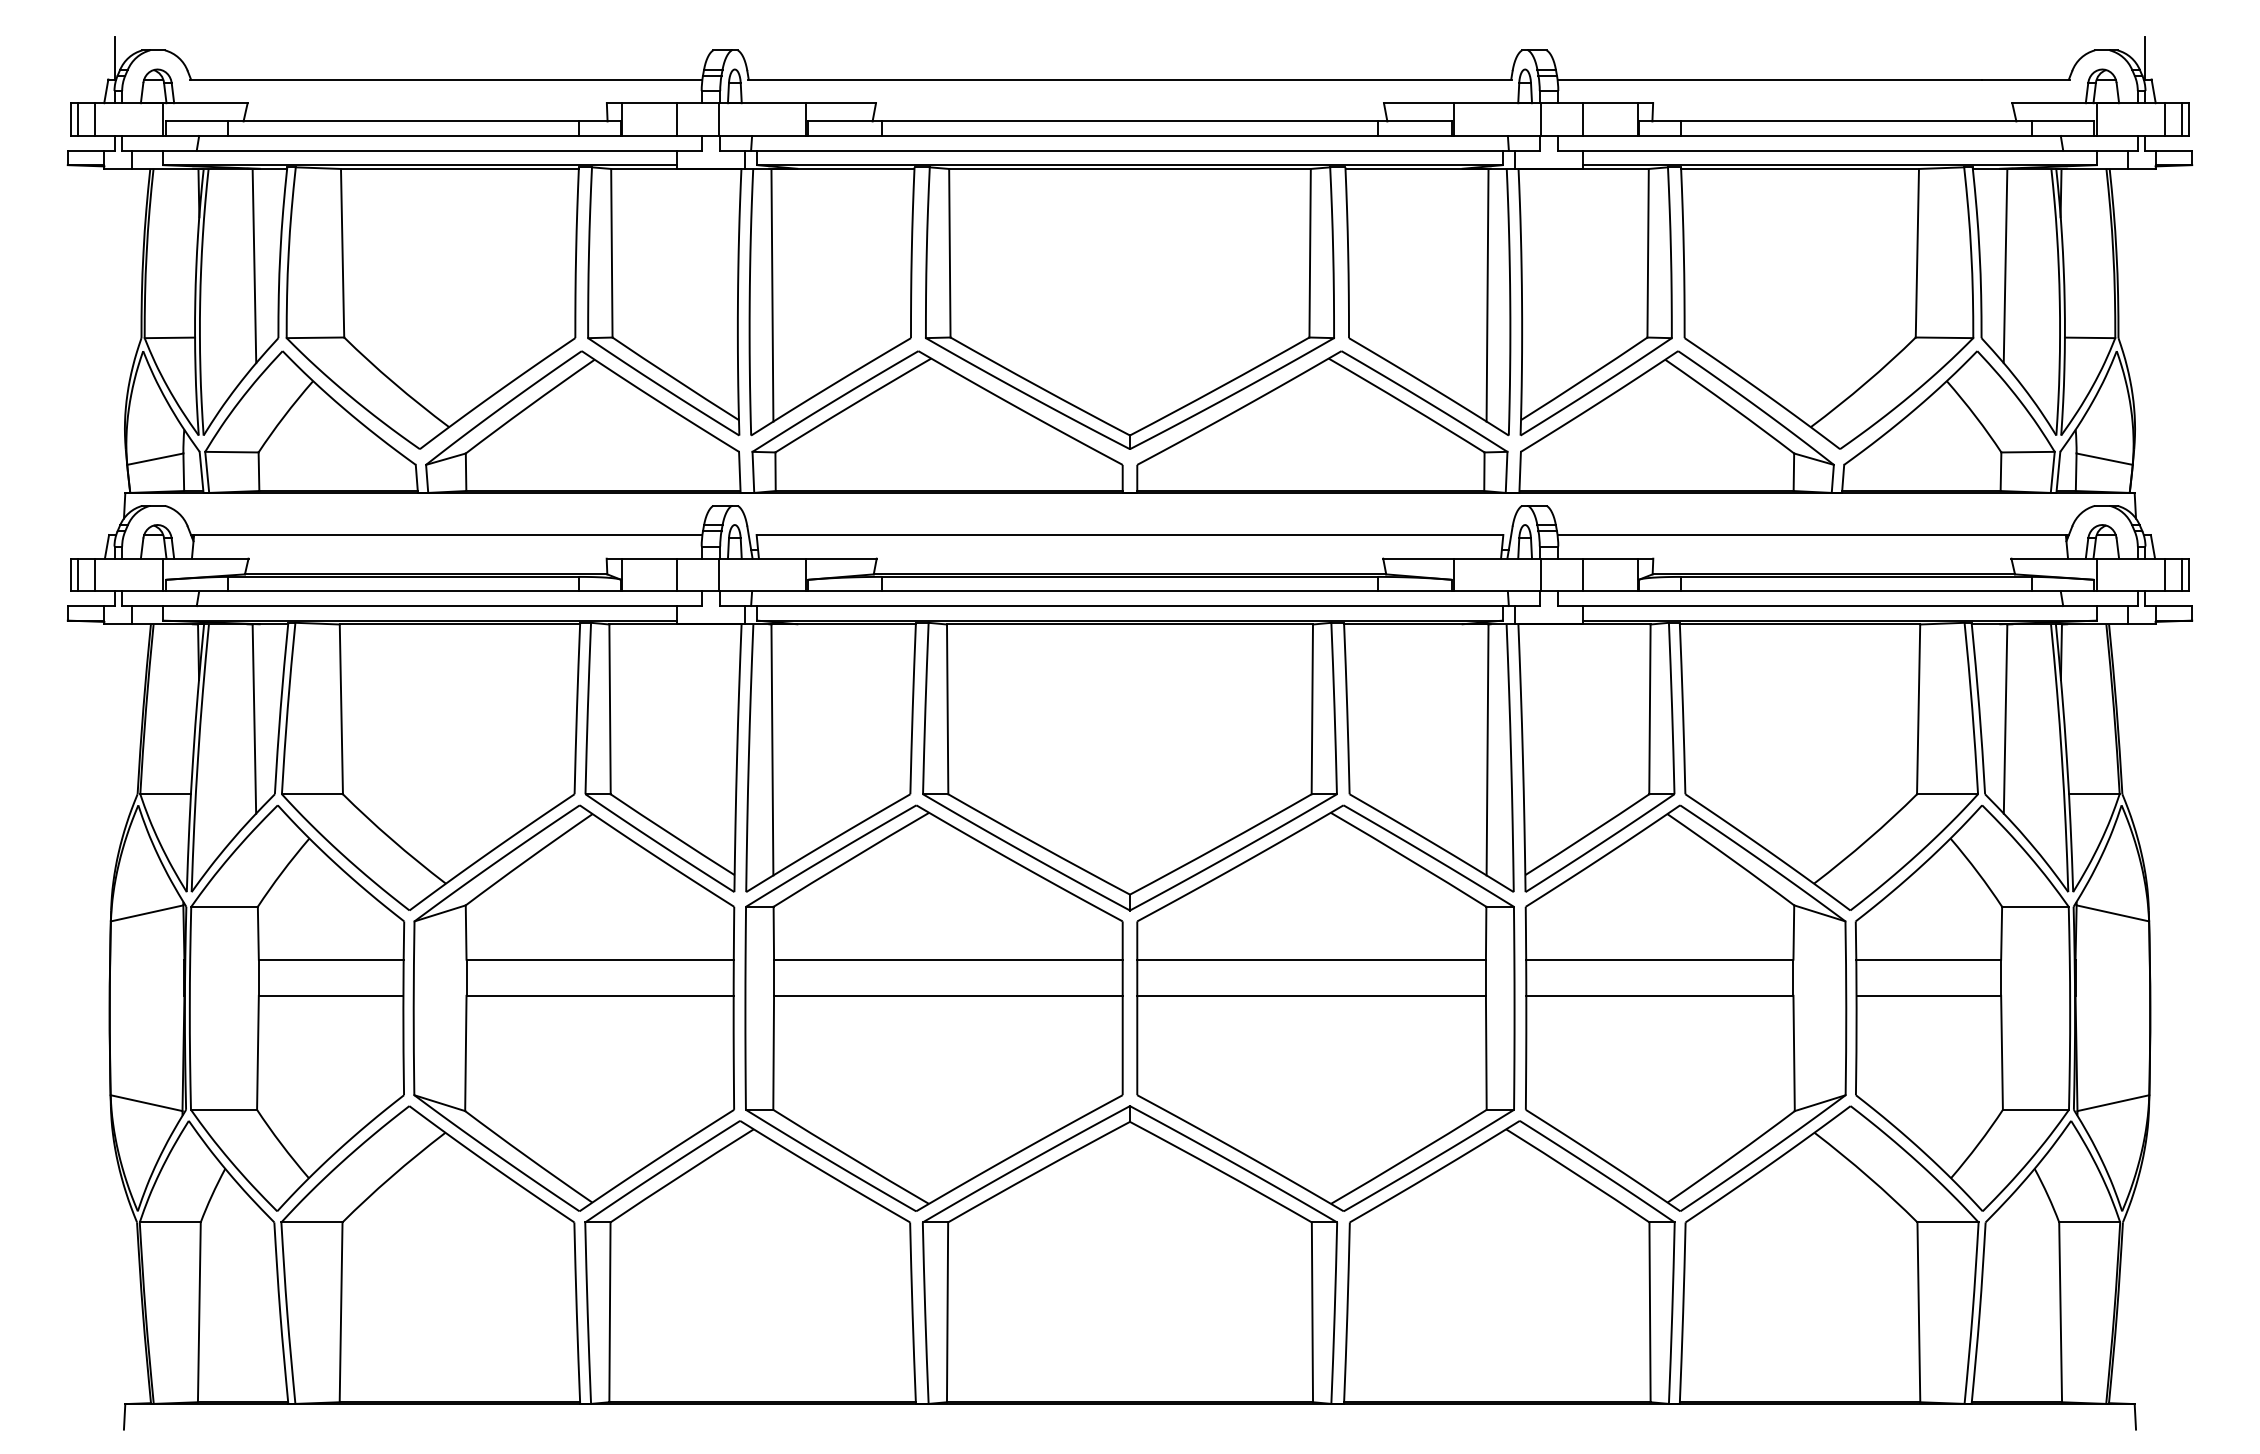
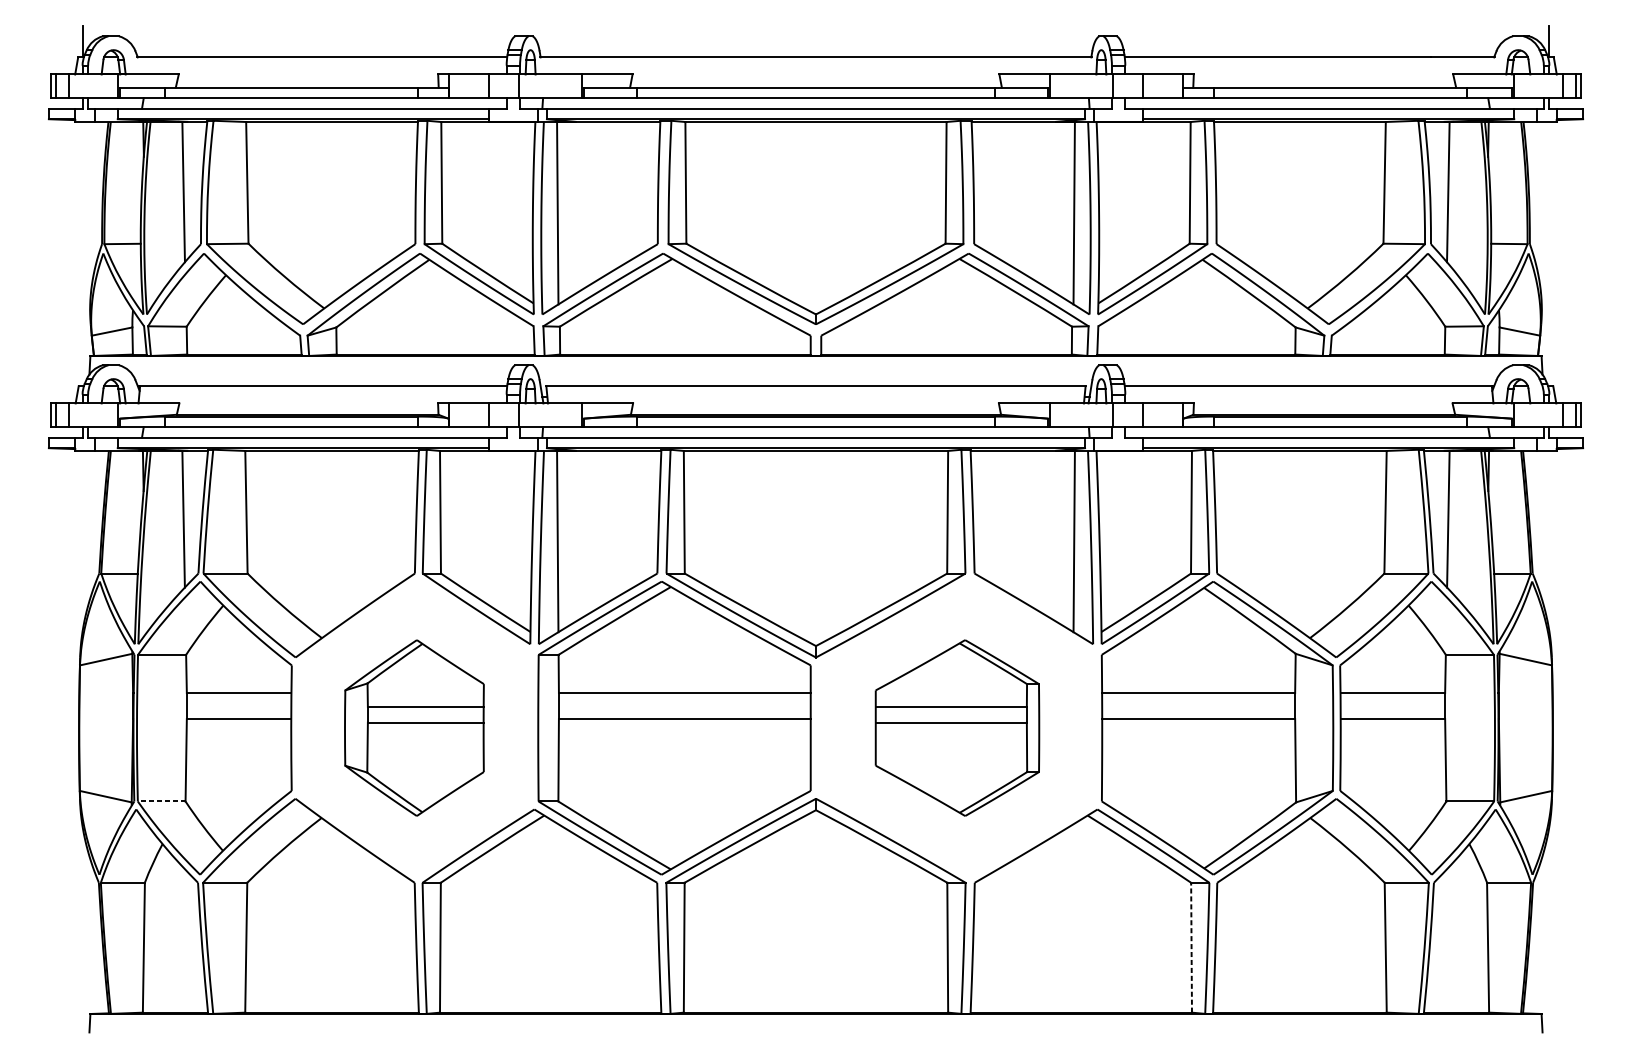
part: (573, 1007) -> (414, 727), size x0.6
part: (1325, 1007) -> (957, 727), size x0.6
line: (223, 1109) -> (161, 801), solid -> dashed
line: (1650, 1312) -> (1191, 947), solid -> dashed

